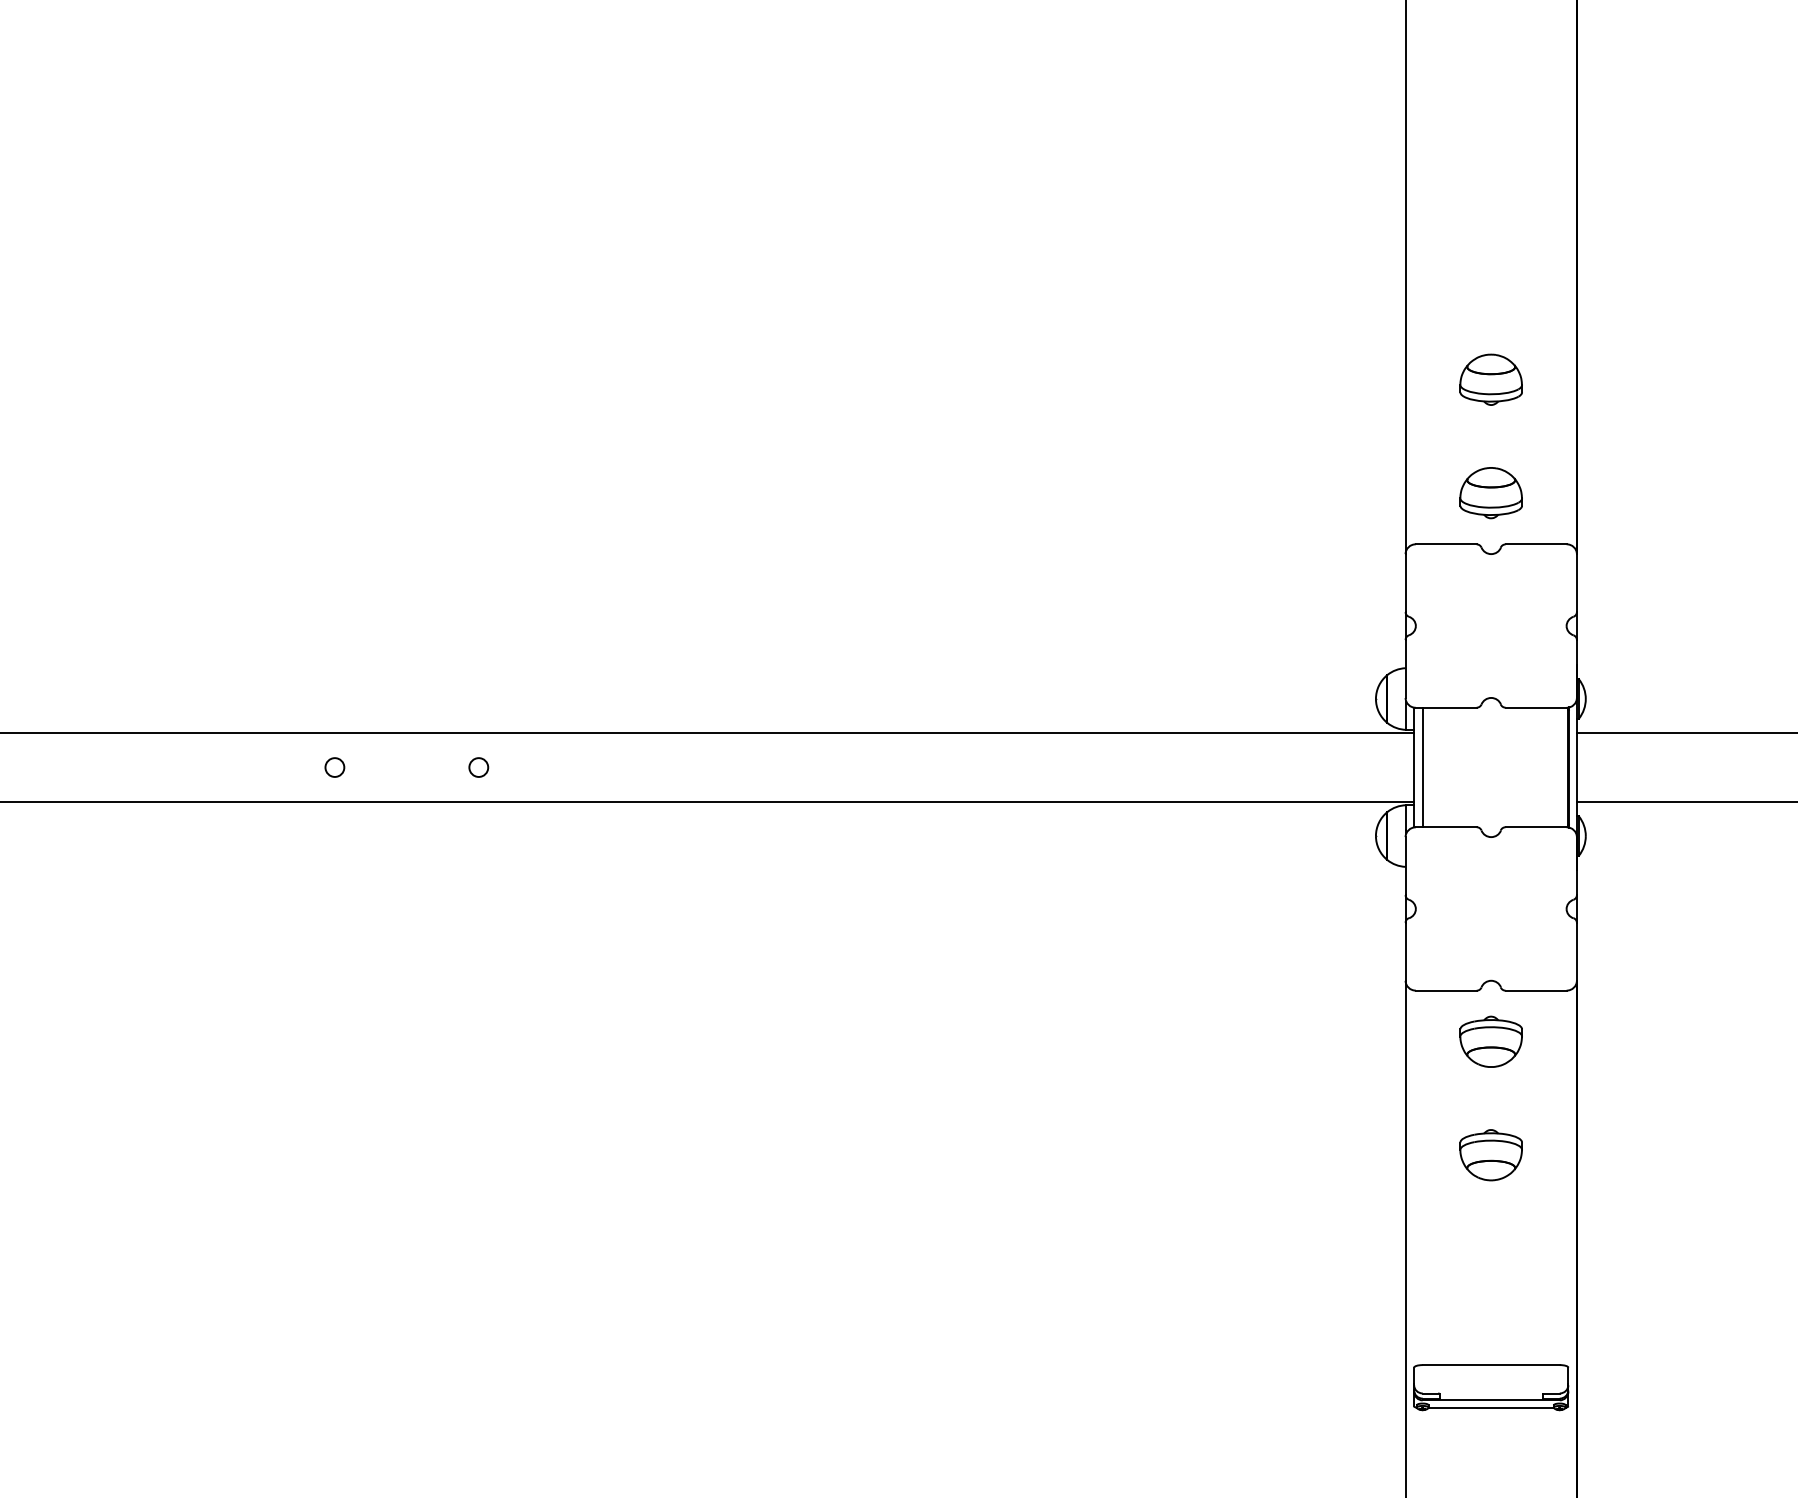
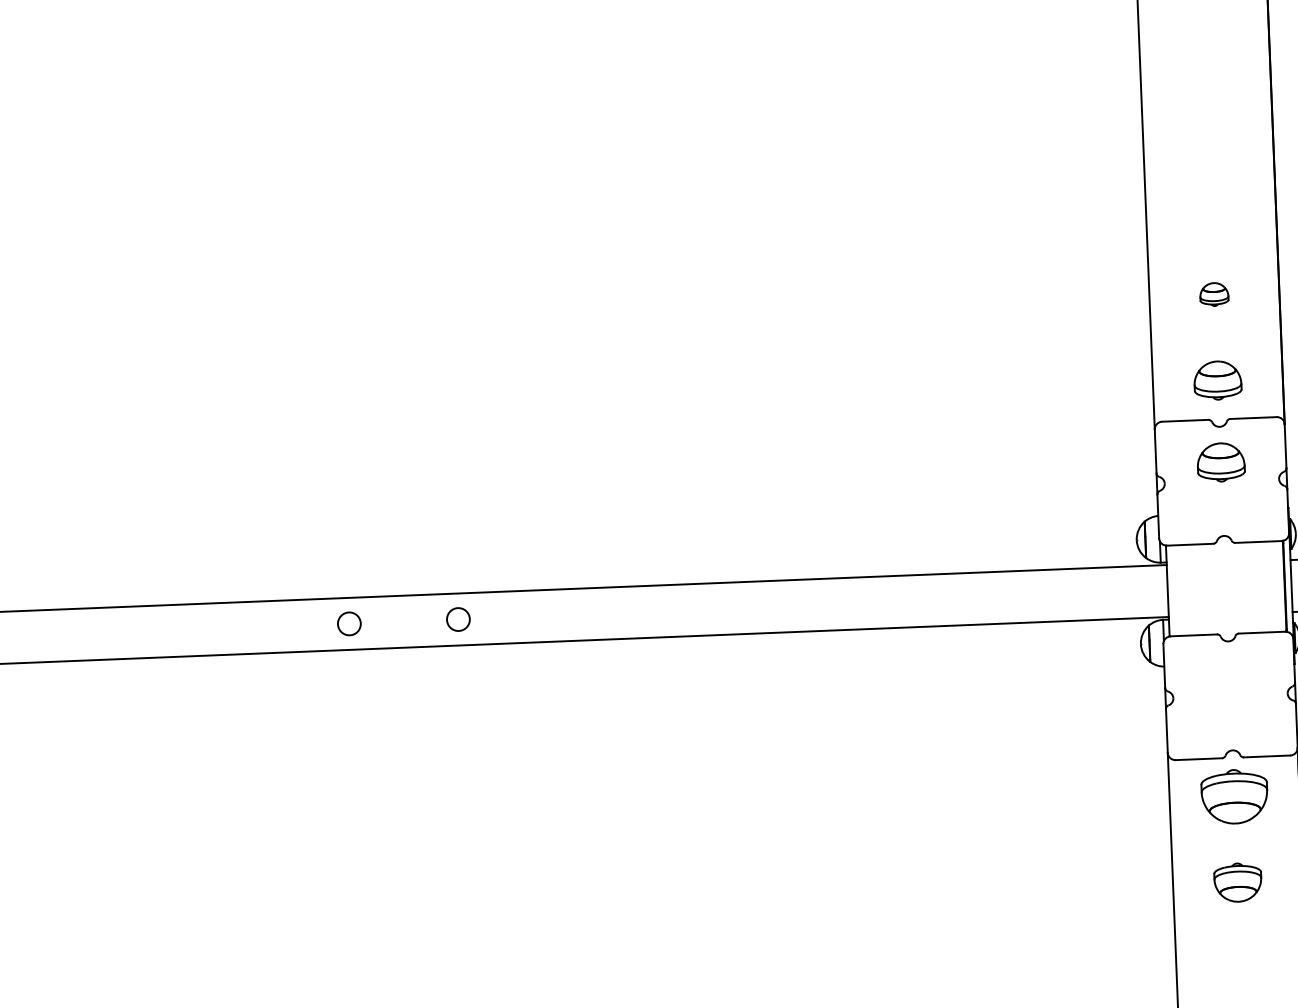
part: (1490, 379) -> (1213, 294), size x0.6
part: (1490, 601) -> (1220, 462), added
circle: (334, 767) -> (349, 623), size x1.6
circle: (478, 767) -> (458, 619), size x1.6
line: (1422, 767) -> (1174, 590), removed
part: (1490, 1041) -> (1234, 796), size x1.4

